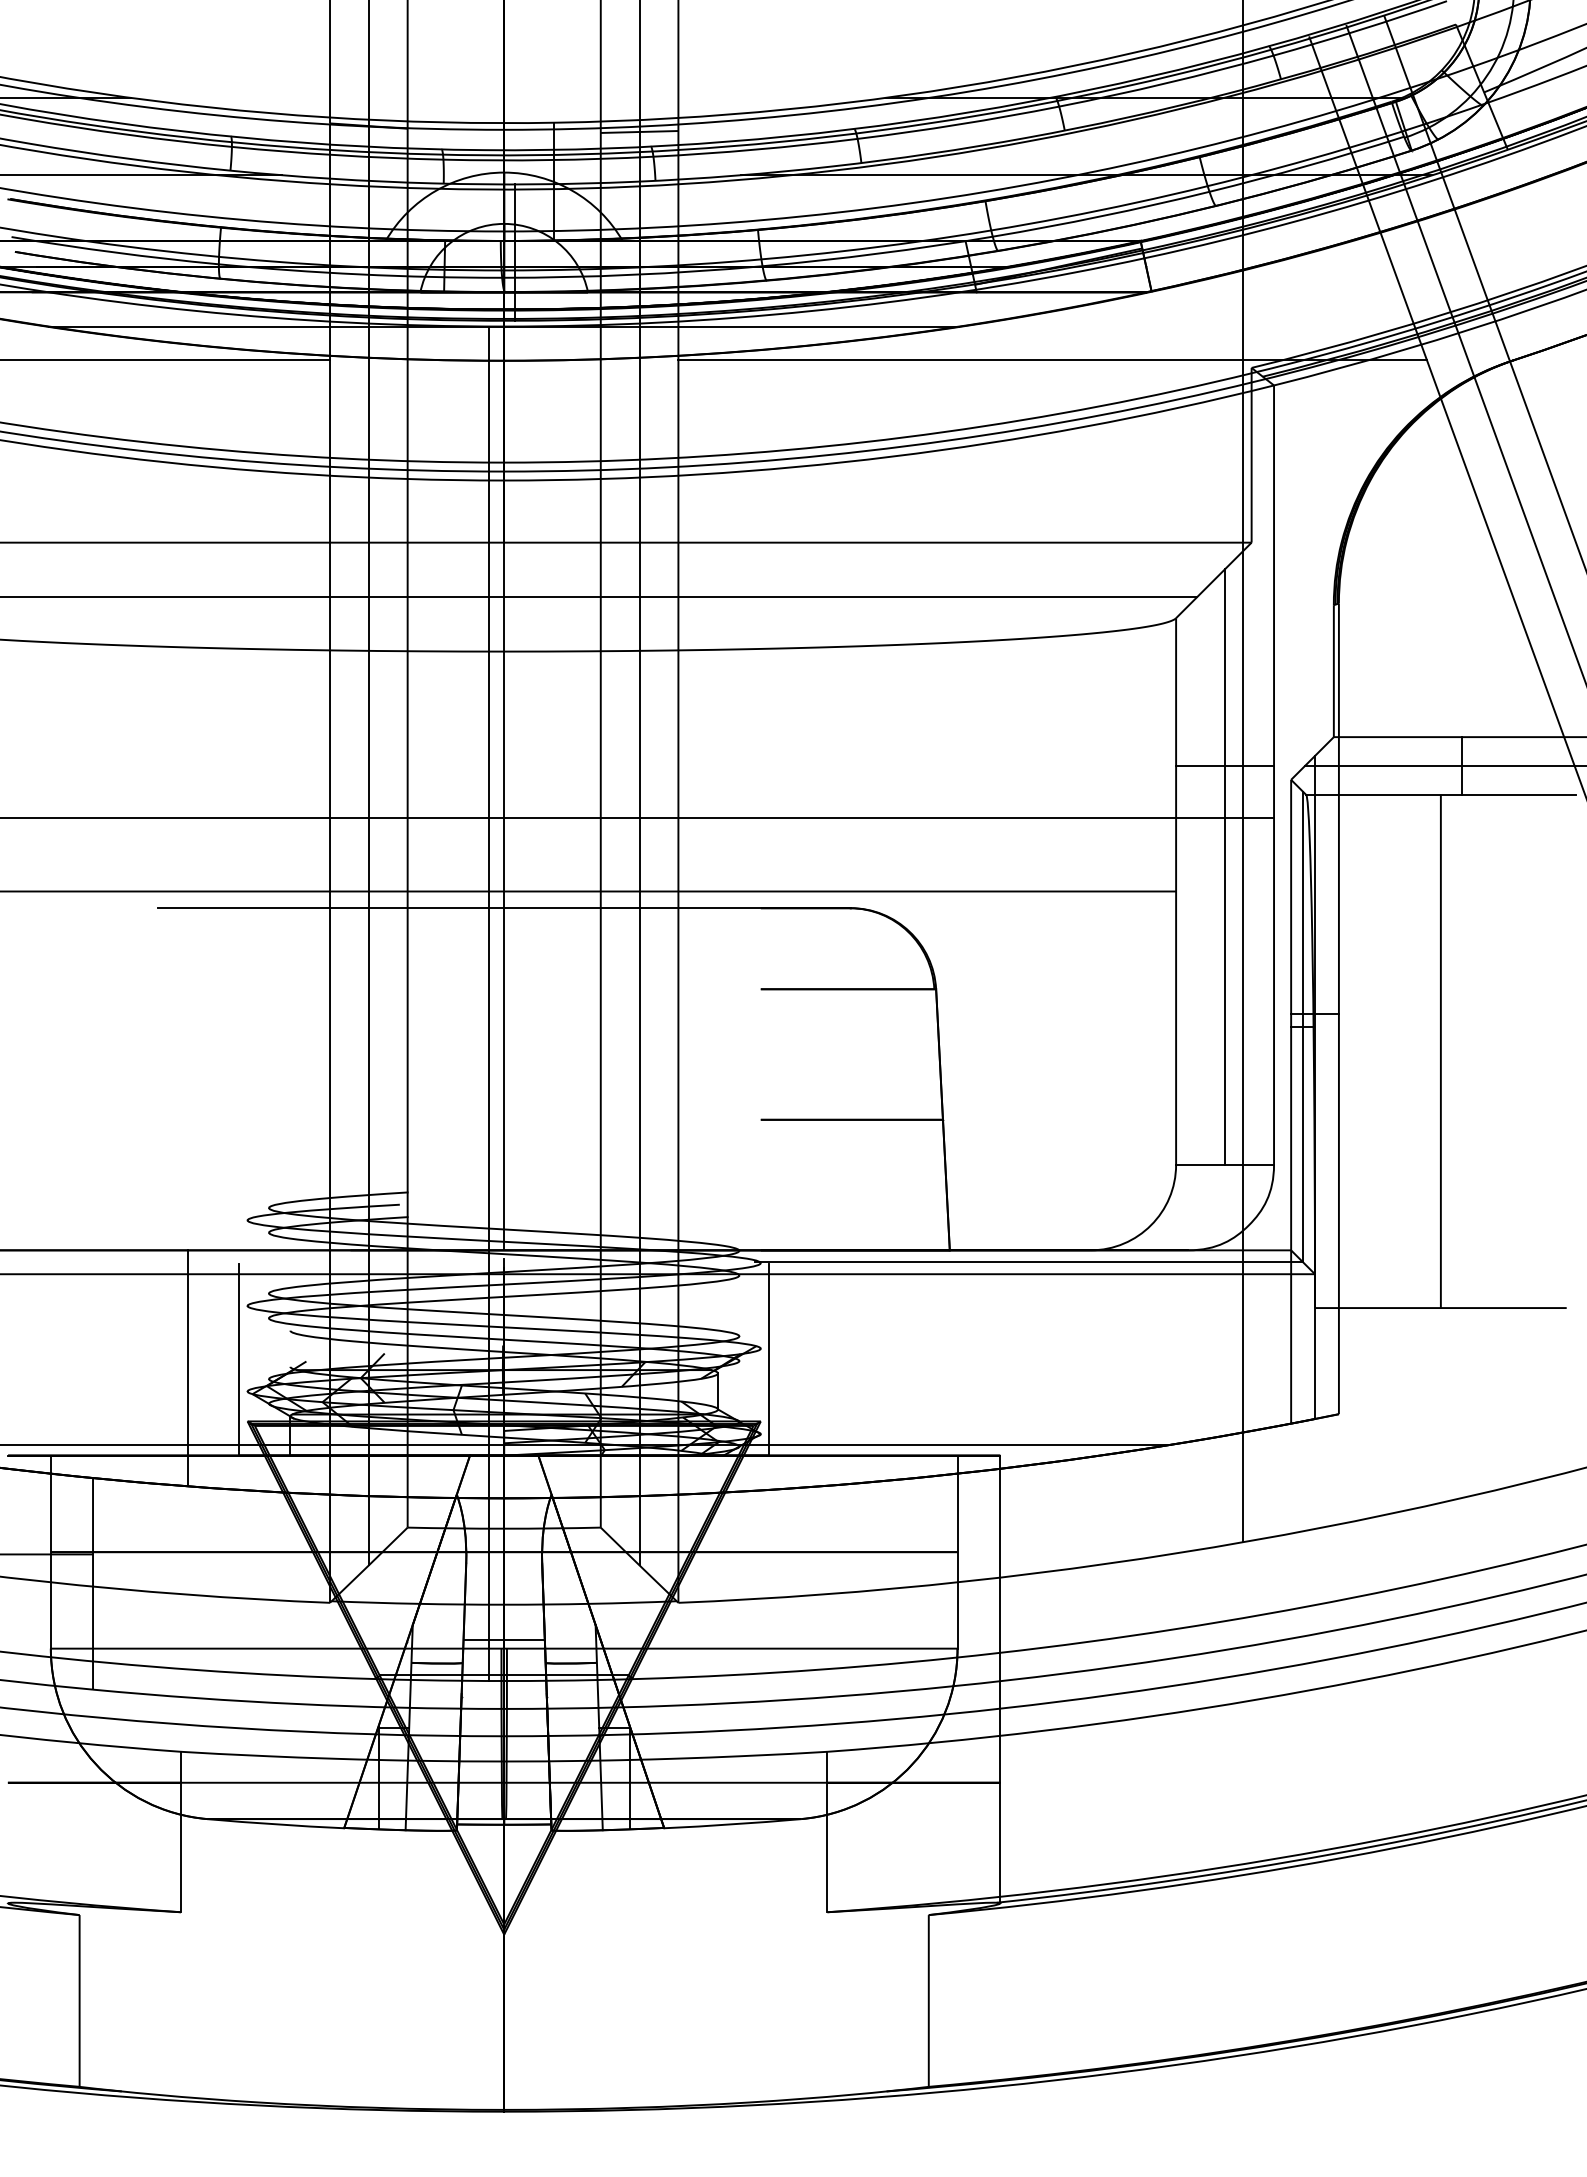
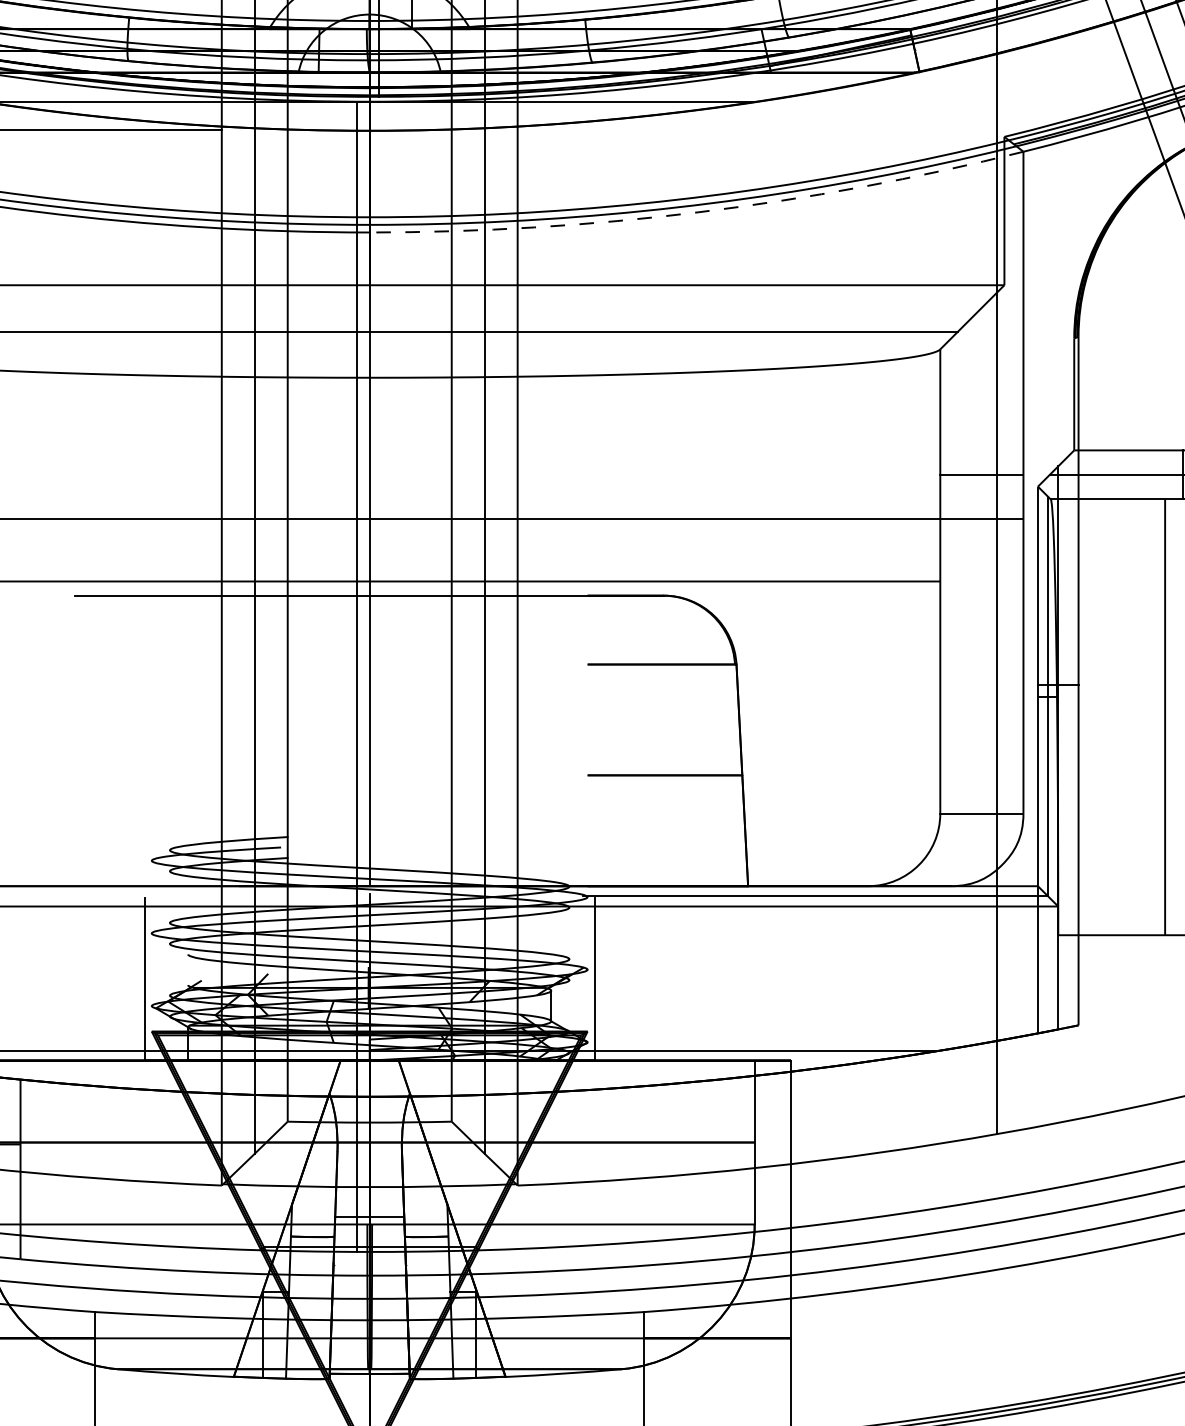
line: (1052, 359) -> (835, 129), removed
arc: (892, 456) -> (699, 212), solid -> dashed
line: (1225, 866) -> (982, 560), removed
line: (188, 1368) -> (101, 986), removed

